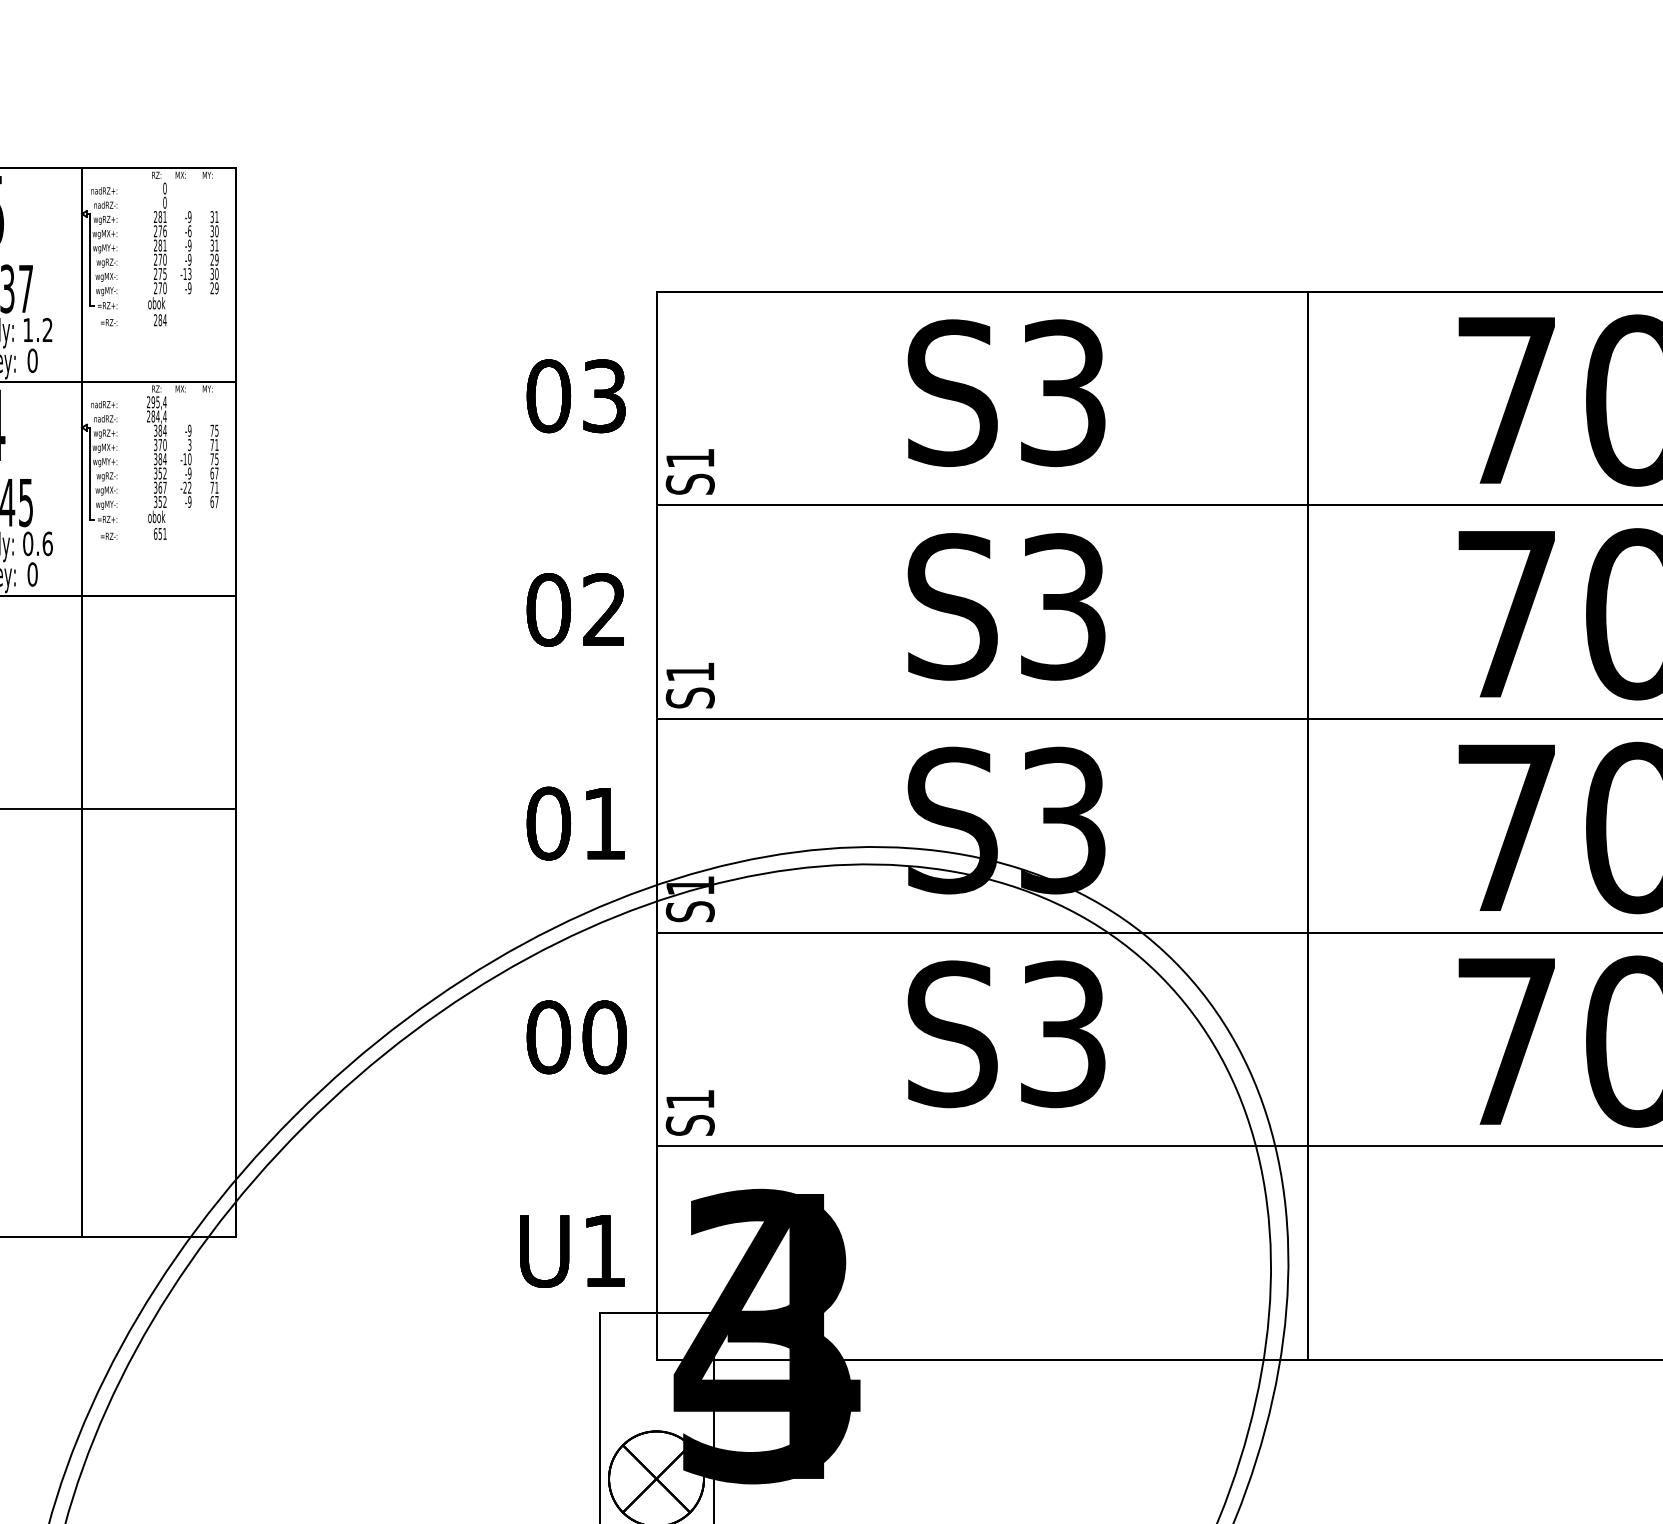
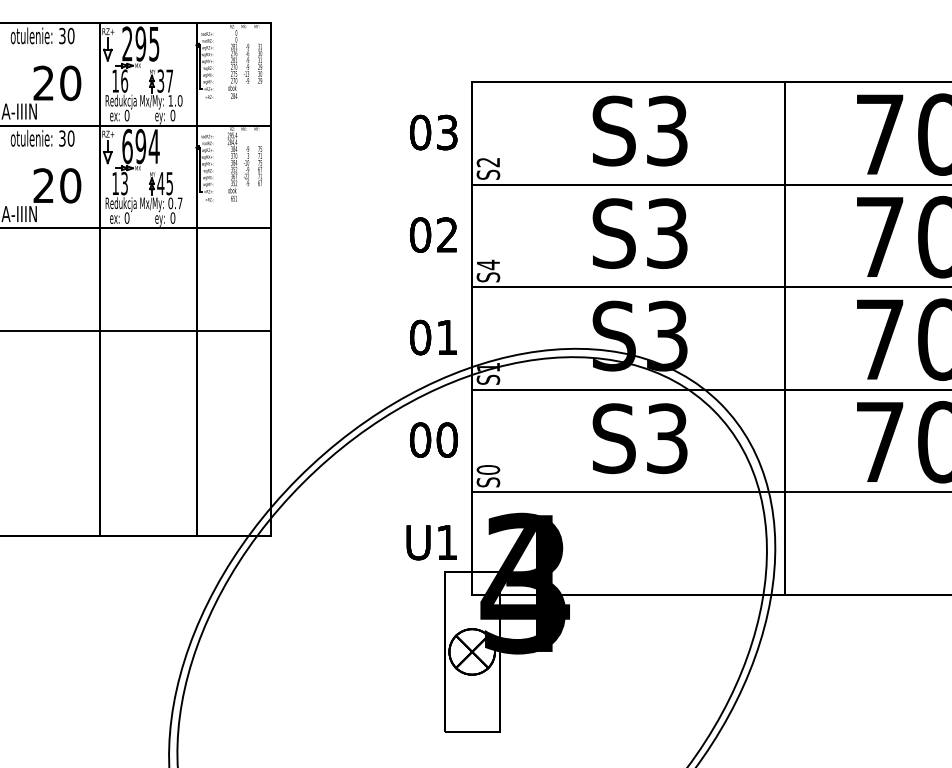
text: (46, 329) -> (179, 100), 1.2 -> 1.0
text: (688, 458) -> (487, 162), S1 -> S2
text: (46, 544) -> (179, 203), 0.6 -> 0.7
text: (690, 671) -> (488, 264), S1 -> S4
text: (690, 1098) -> (488, 469), S1 -> S0

